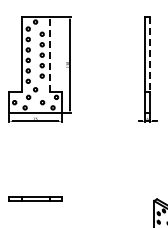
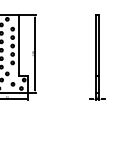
line: (49, 54) -> (18, 45), dashed -> solid
line: (149, 54) -> (99, 45), dashed -> solid

